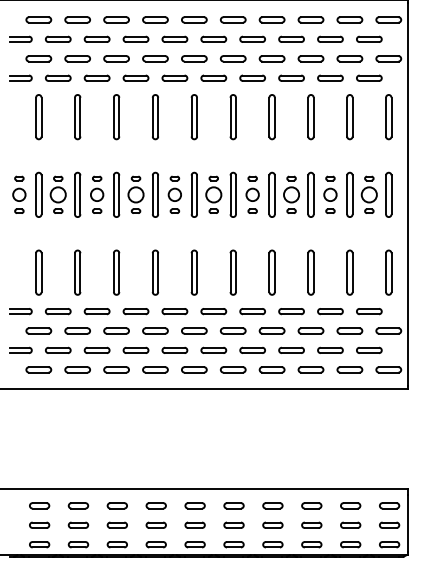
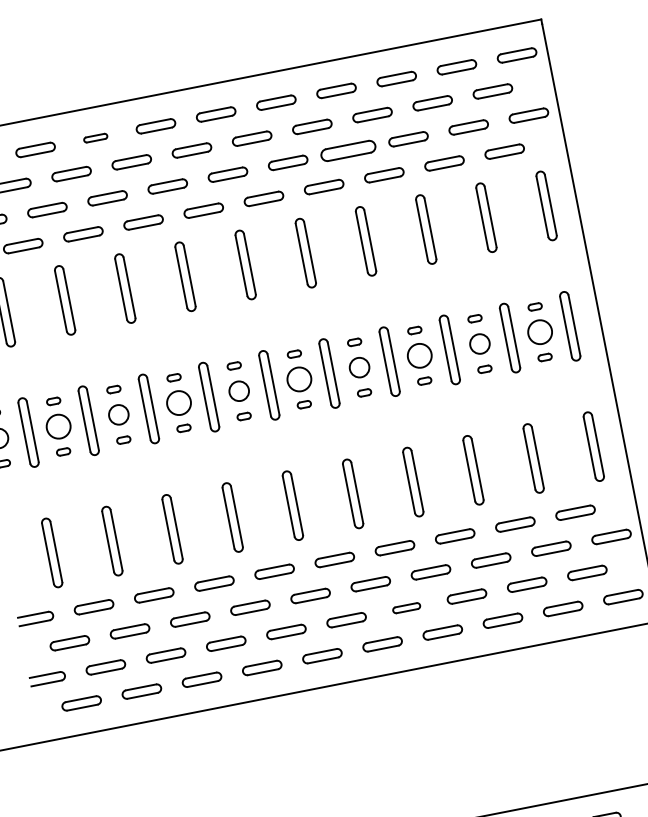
part: (116, 19) -> (95, 137), size x0.6
part: (271, 58) -> (347, 150), size x1.4
part: (252, 349) -> (406, 606), size x0.7

